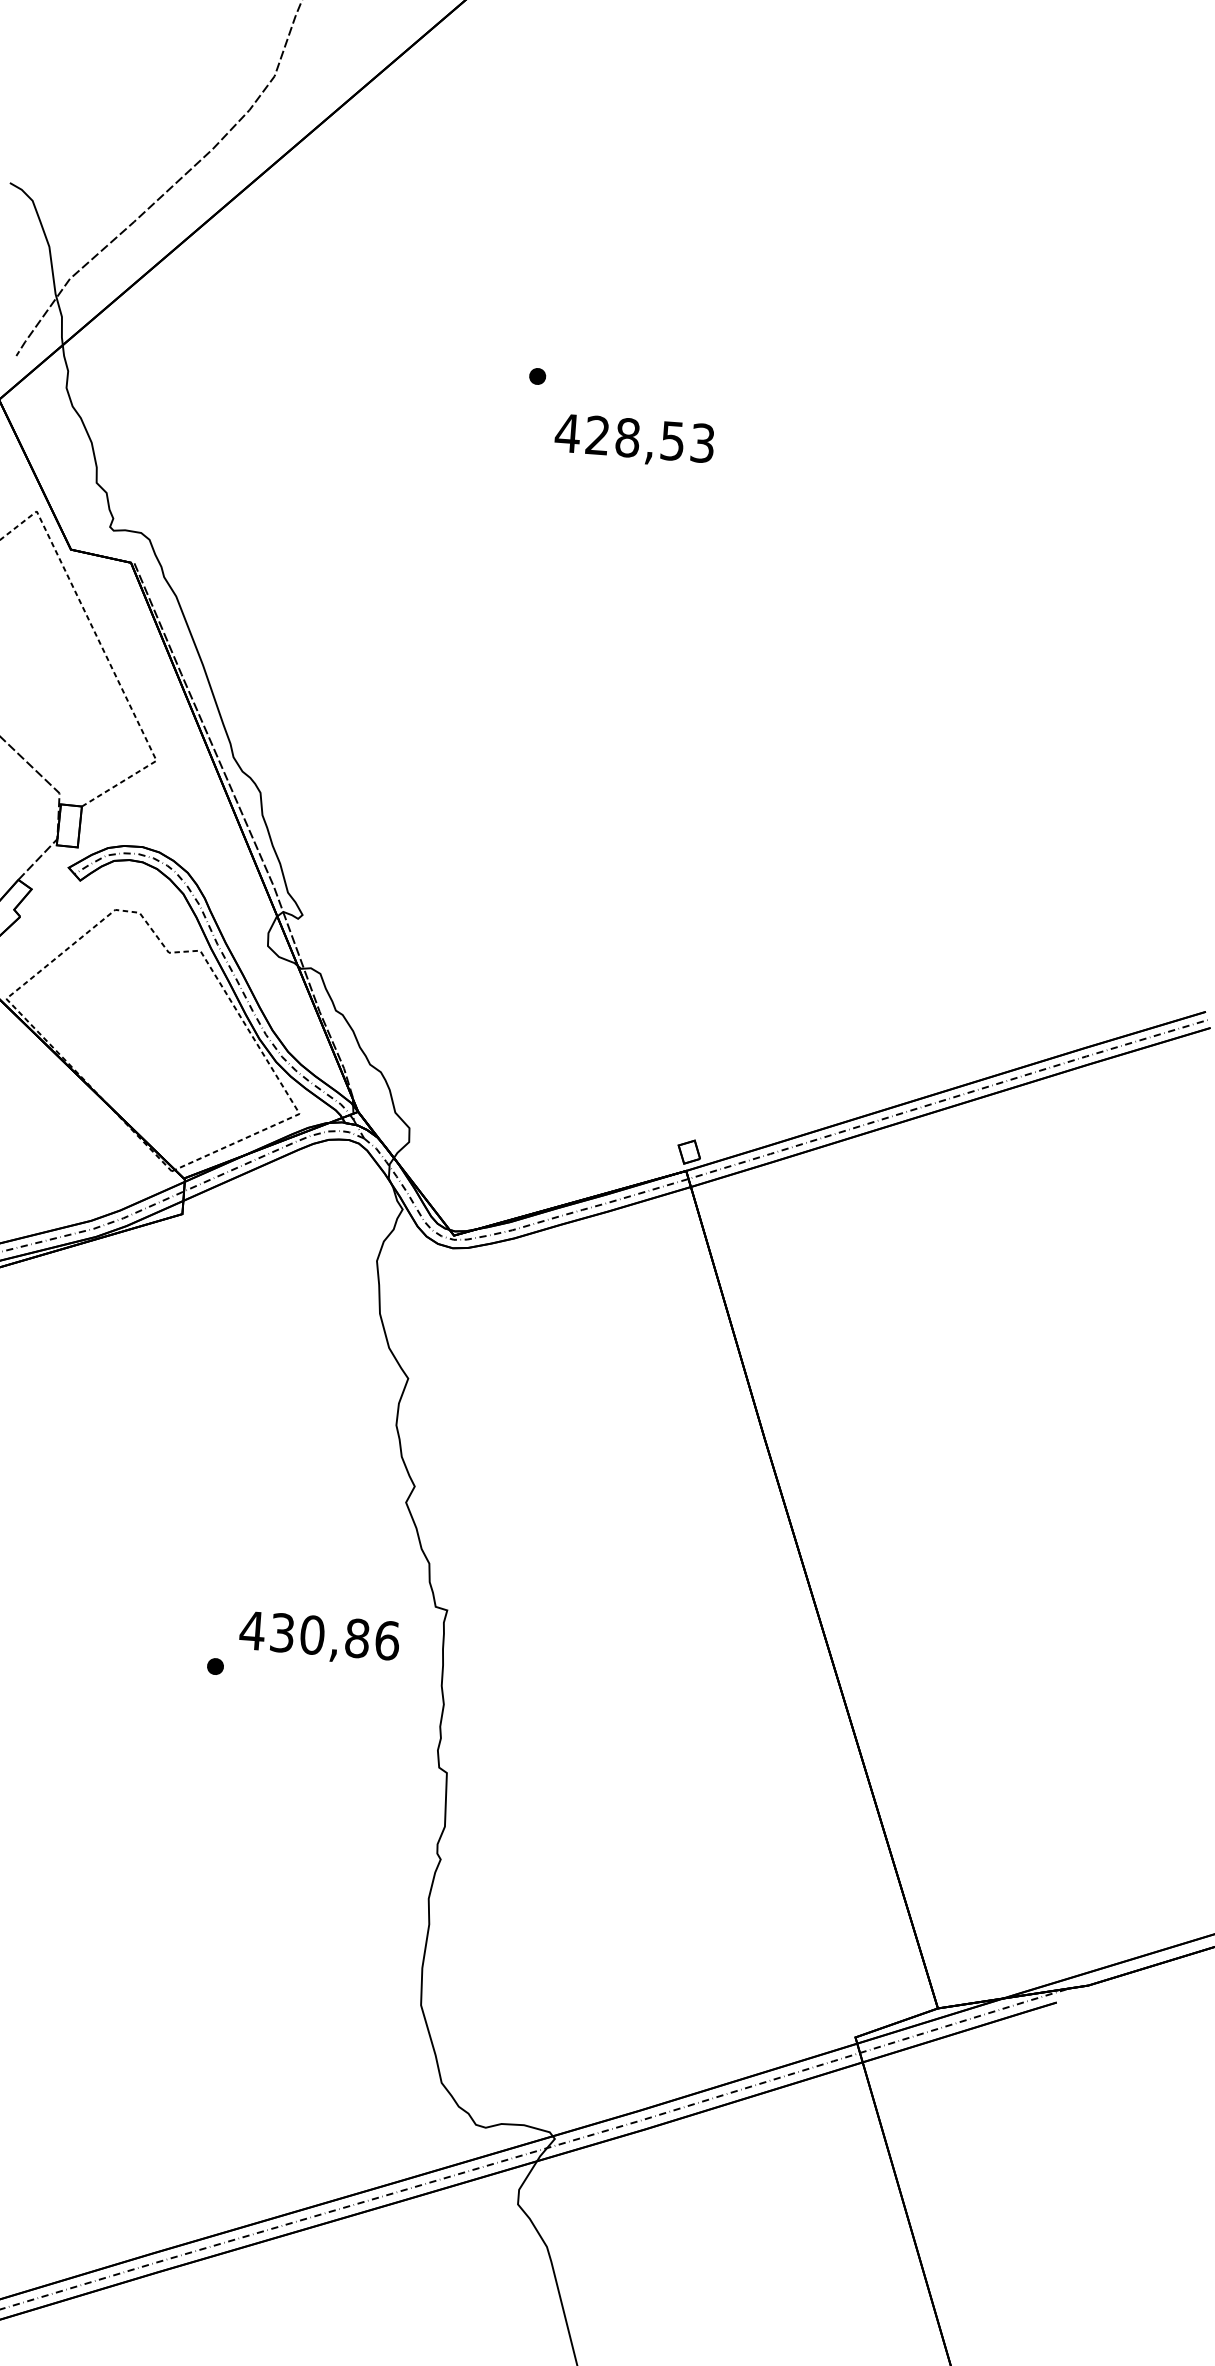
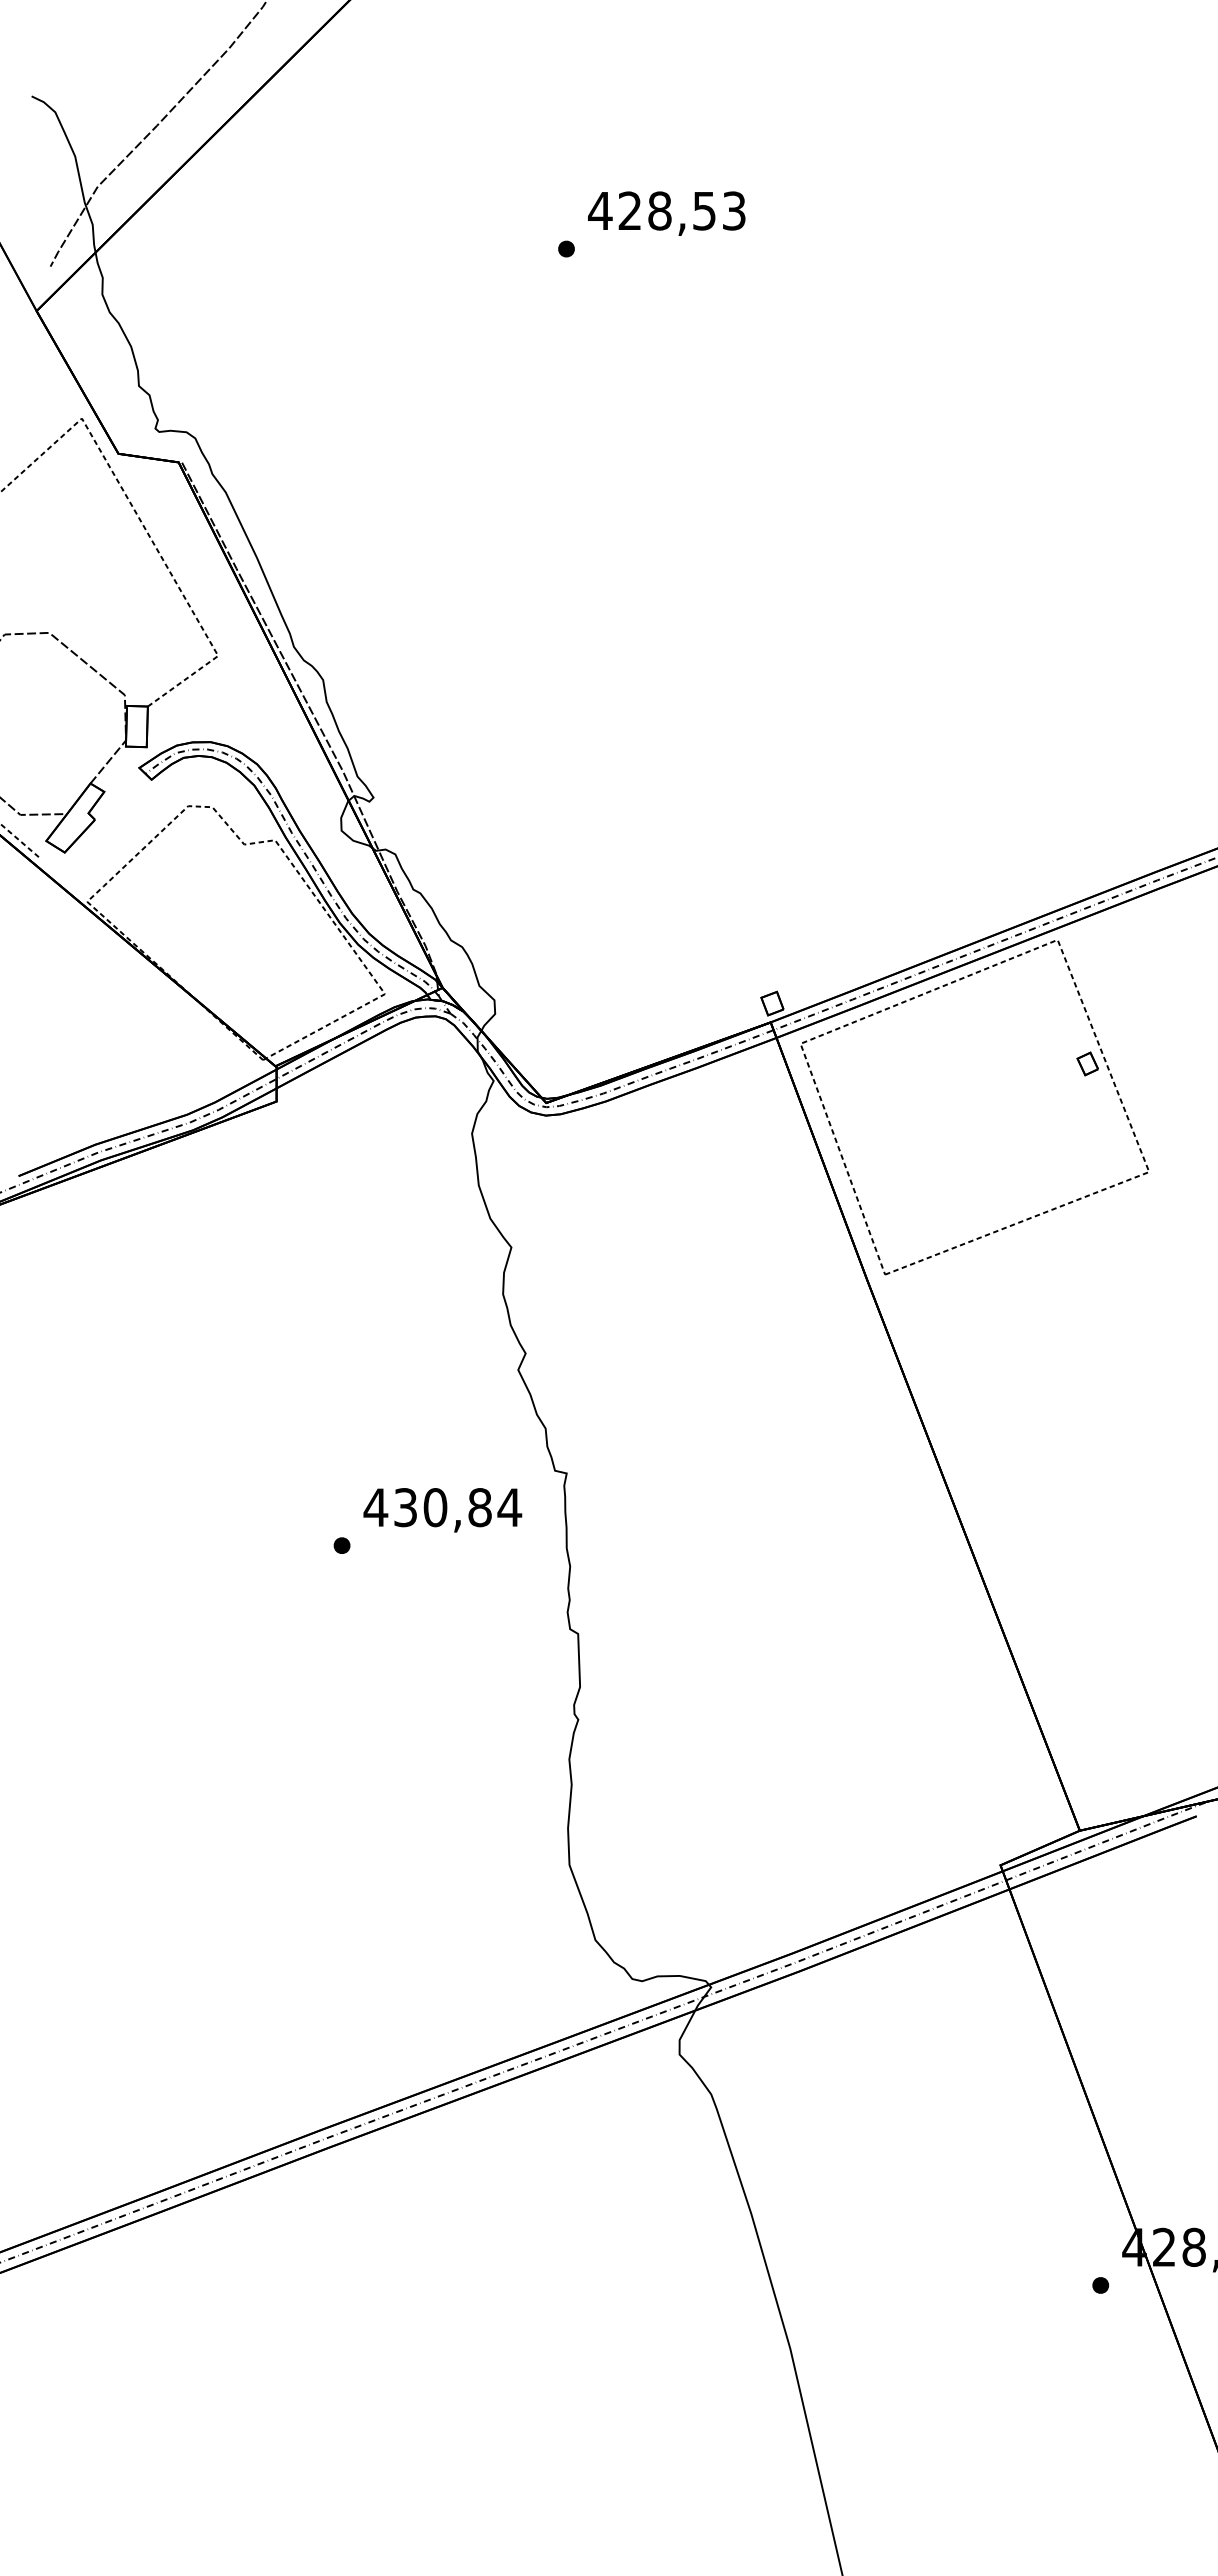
text: (634, 440) -> (666, 213), moved
part: (991, 1230) -> (1076, 1059), added
text: (387, 1640) -> (509, 1507), 430,86 -> 430,84

